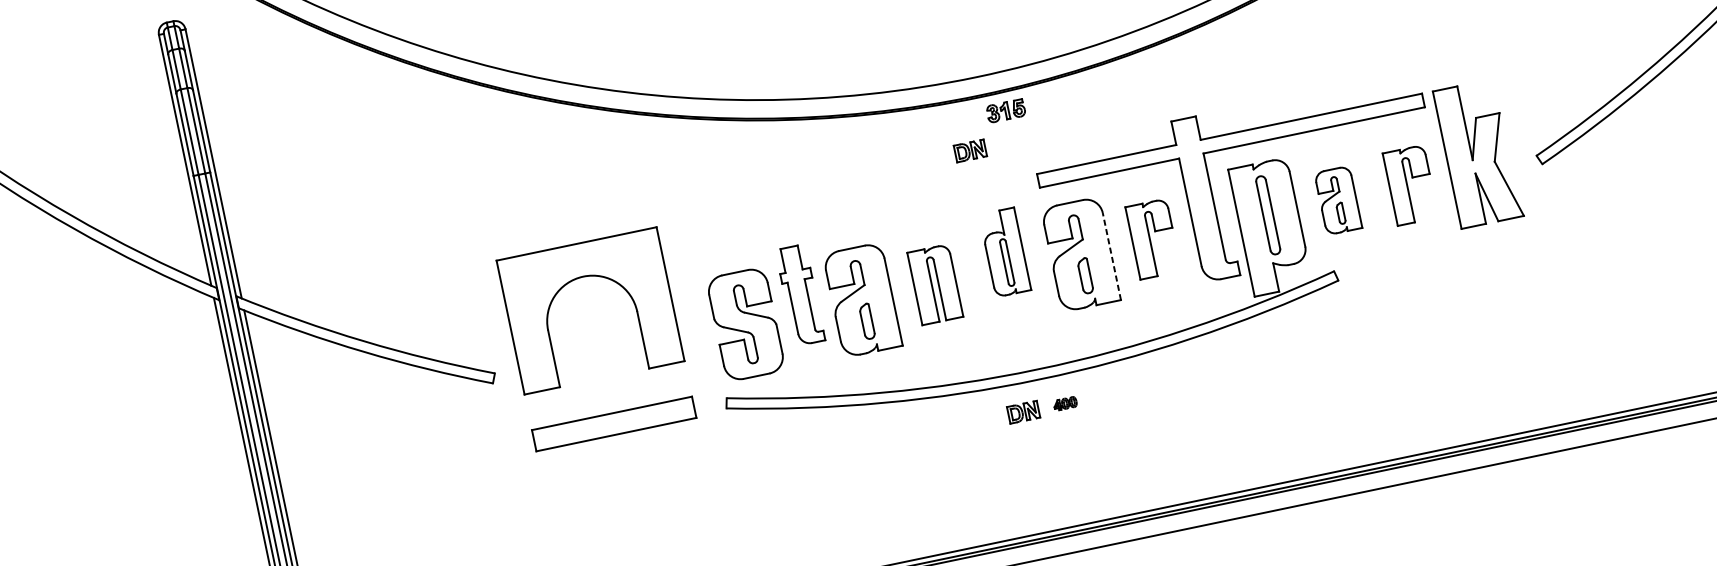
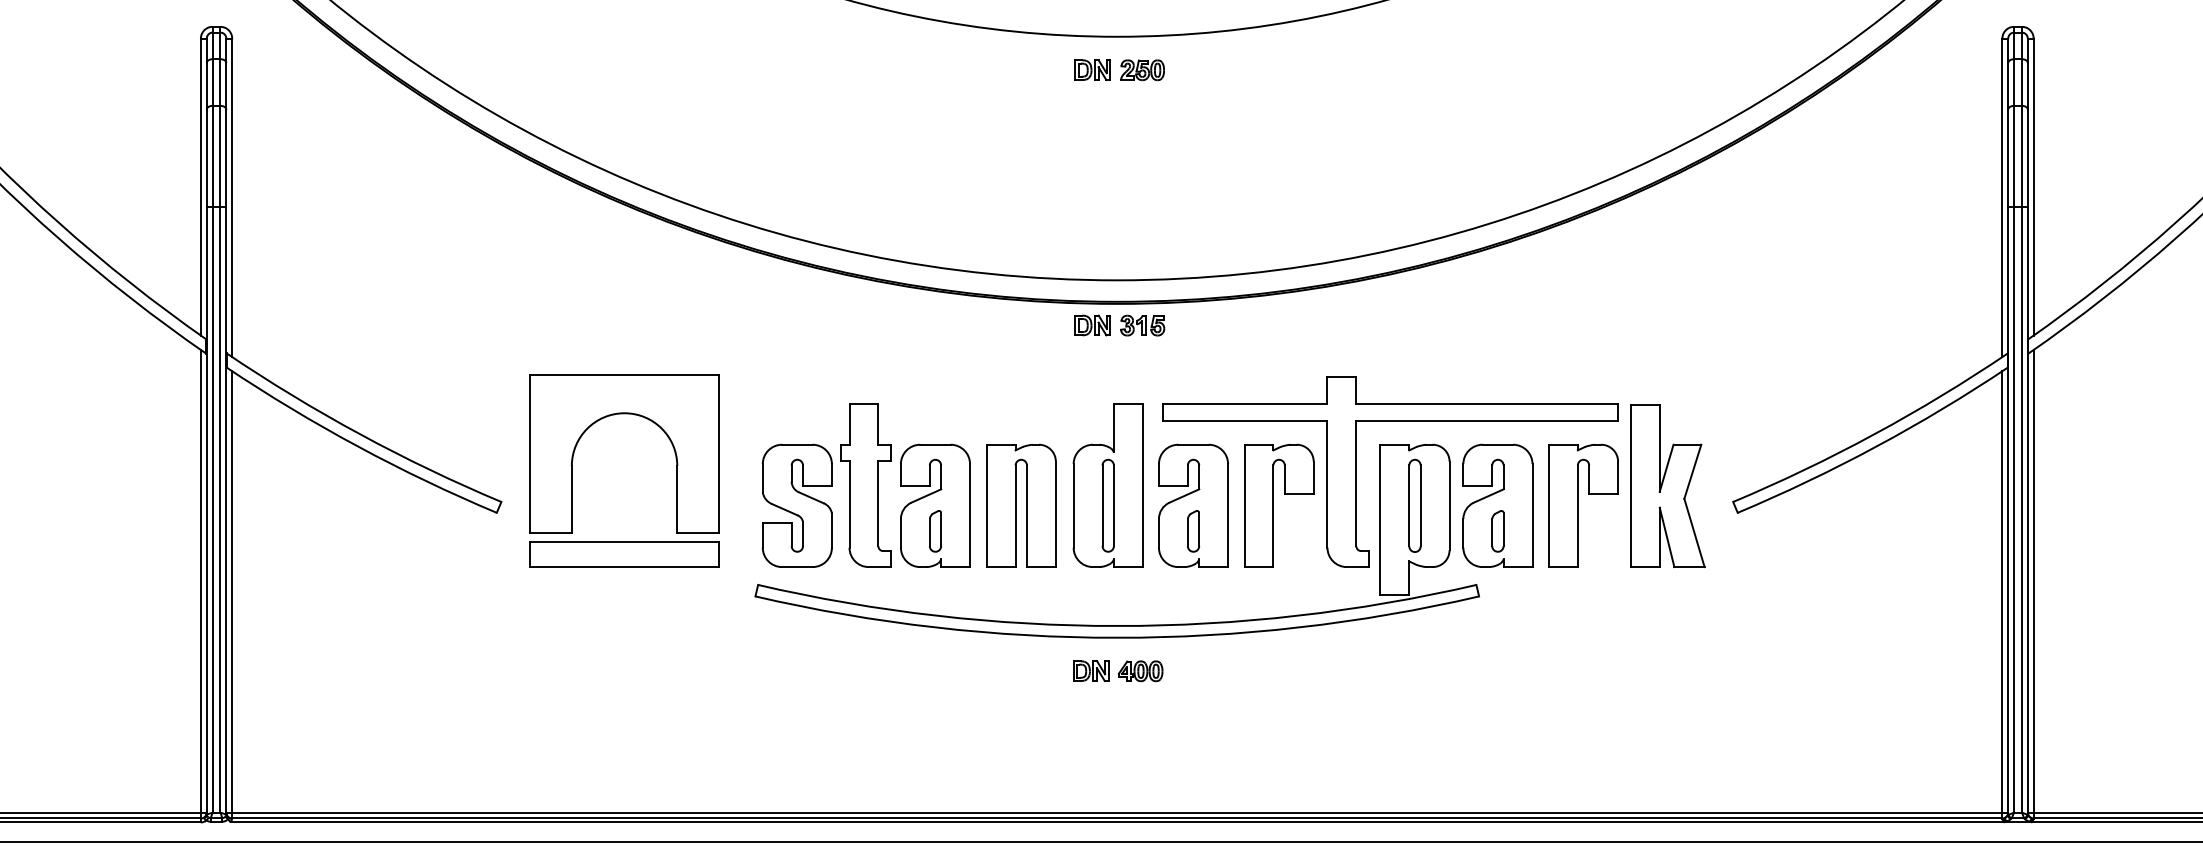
part: (970, 151) -> (1092, 325), moved
part: (1410, 185) -> (1583, 505), size x1.43
part: (1337, 200) -> (1497, 505), size x1.67
part: (1153, 238) -> (1279, 505), size x1.43
part: (1004, 252) -> (1107, 485), size x1.67
line: (1112, 256) -> (1228, 515), dashed -> solid
part: (935, 284) -> (1021, 505), size x1.43
part: (799, 295) -> (865, 485), size x1.43
part: (1065, 403) -> (1140, 671), size x1.67
part: (614, 423) -> (624, 554), moved

